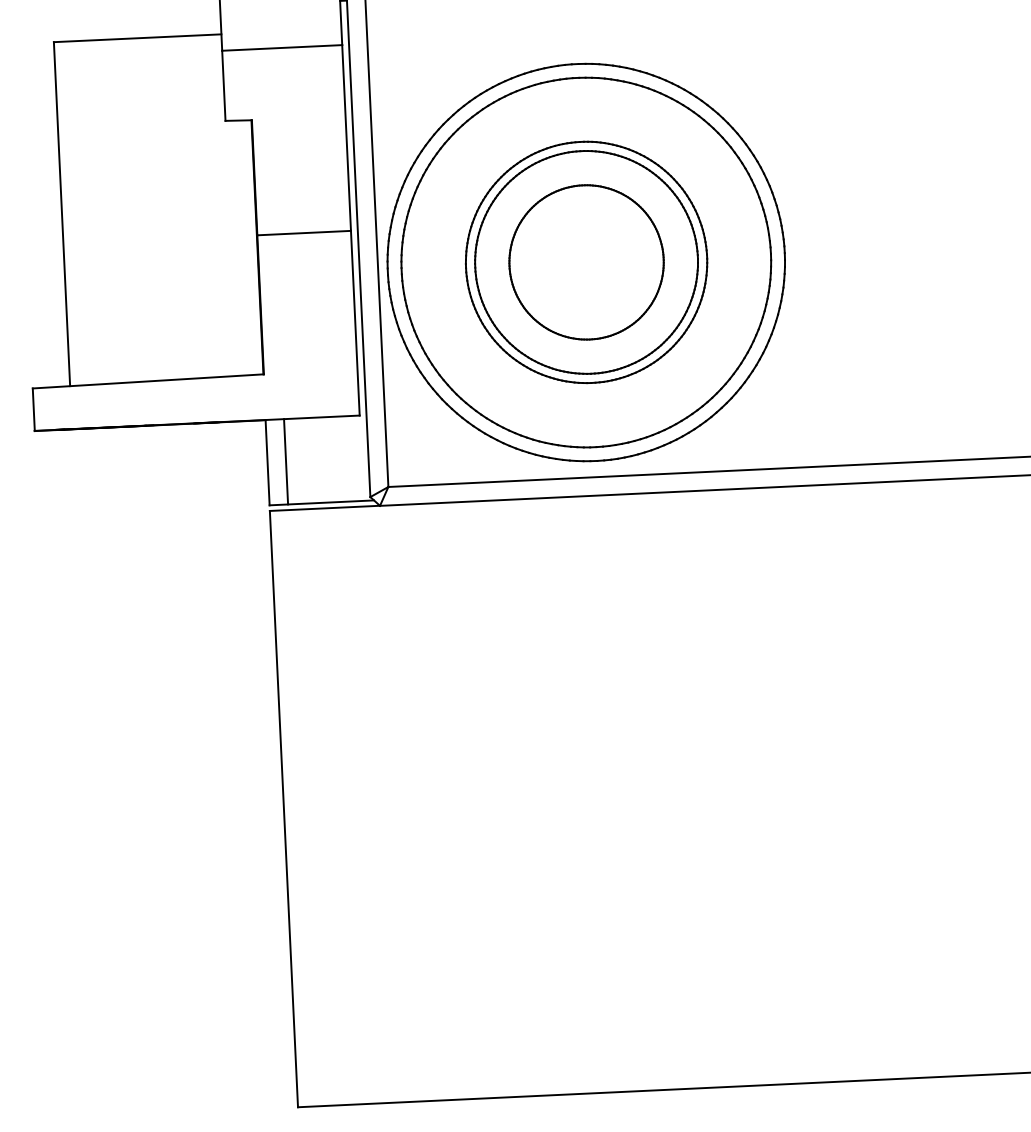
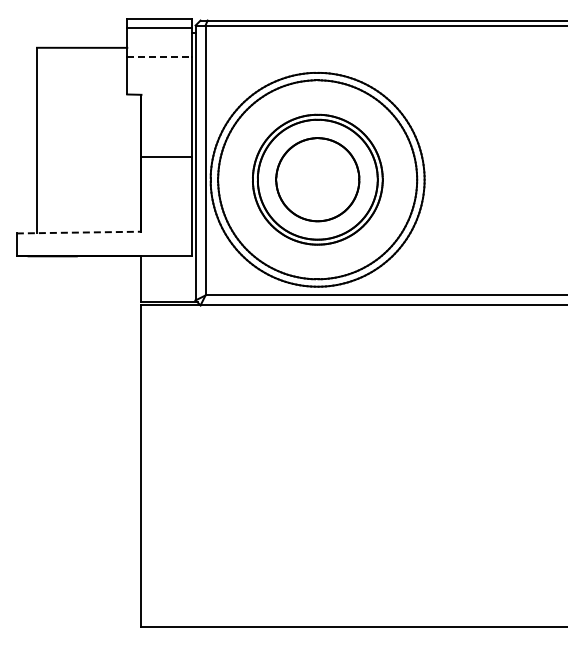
line: (283, 47) -> (160, 56), solid -> dashed
line: (148, 381) -> (79, 232), solid -> dashed
line: (286, 462) -> (151, 279), removed

